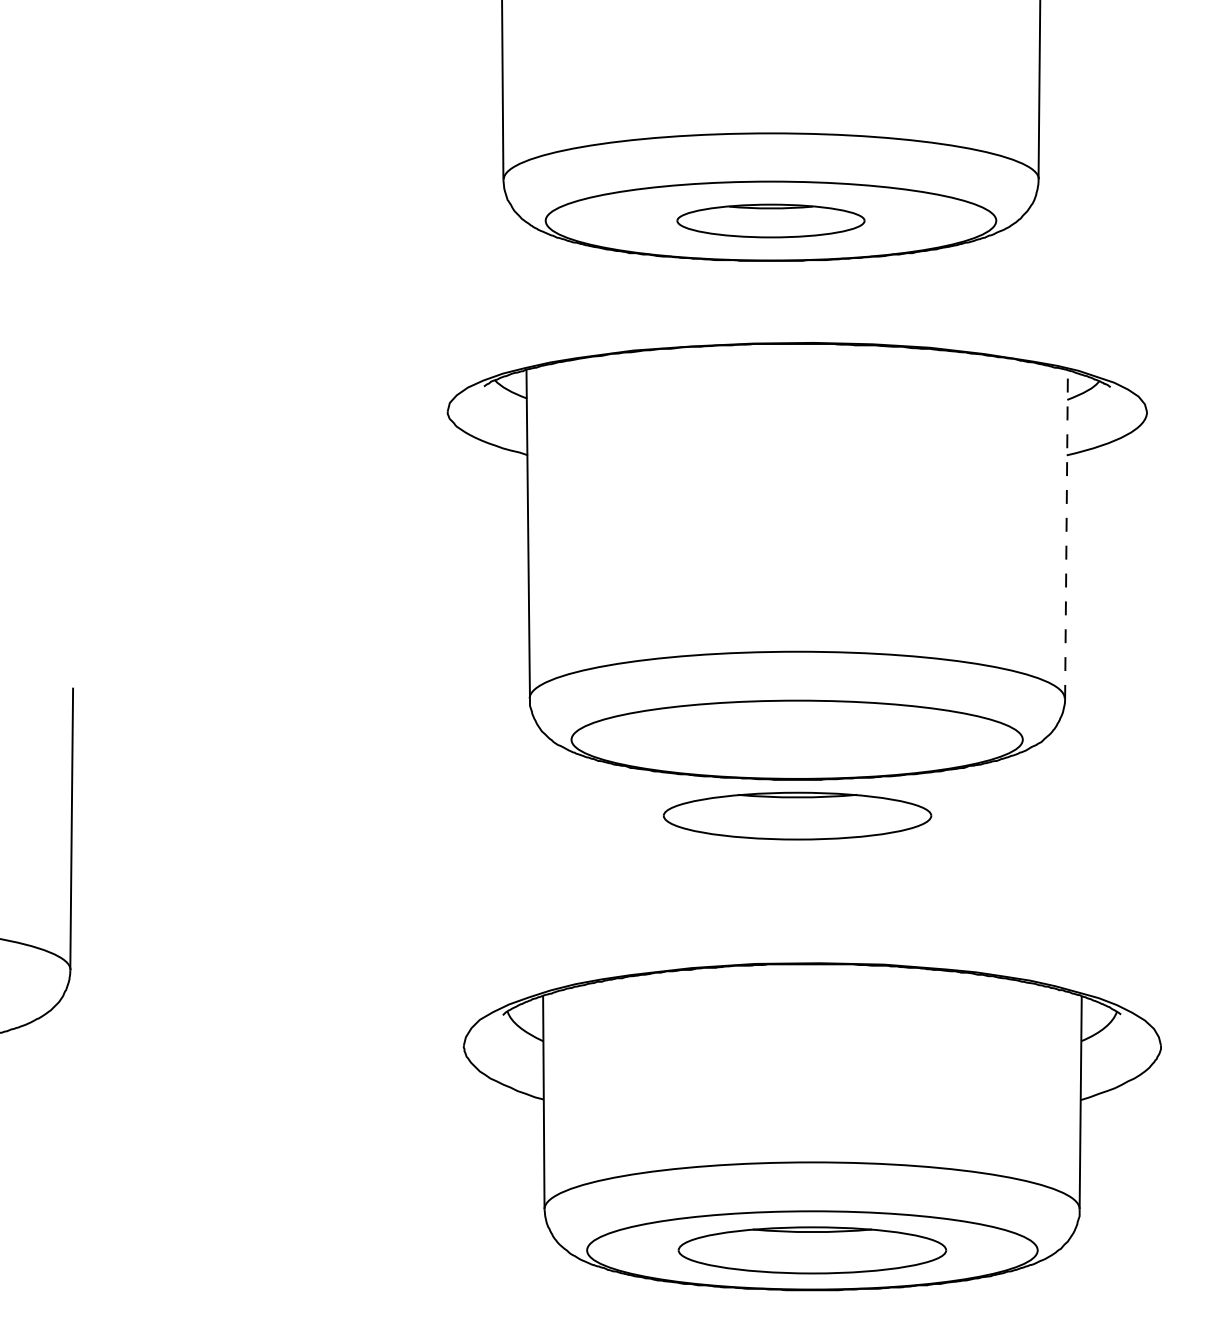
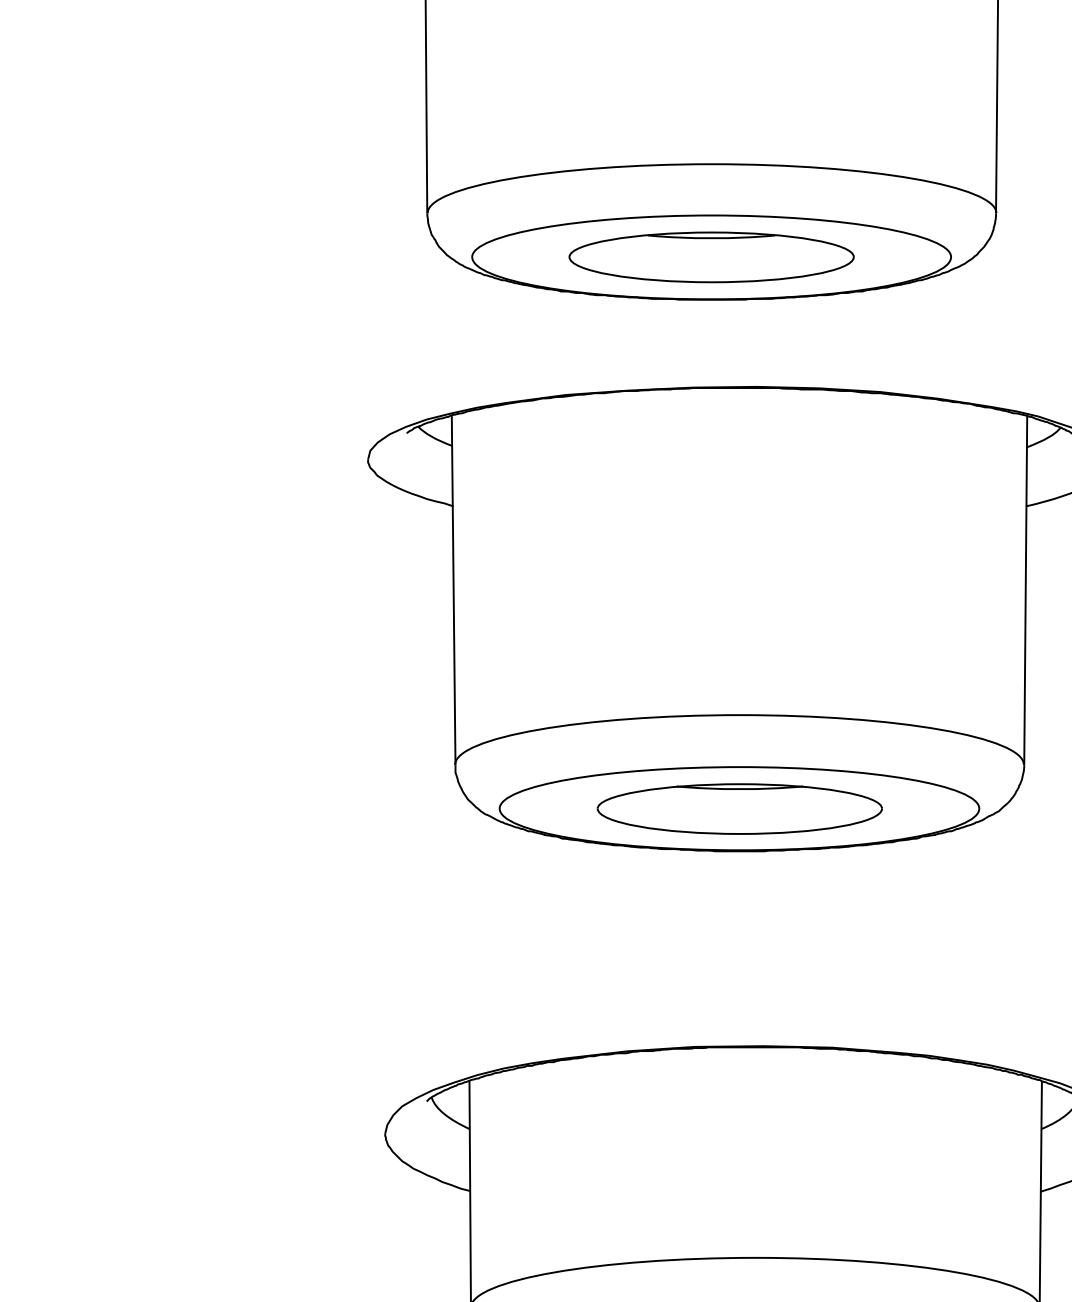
part: (770, 220) -> (711, 256), size x1.43
line: (1066, 534) -> (1025, 590), dashed -> solid
part: (797, 815) -> (739, 808), moved

